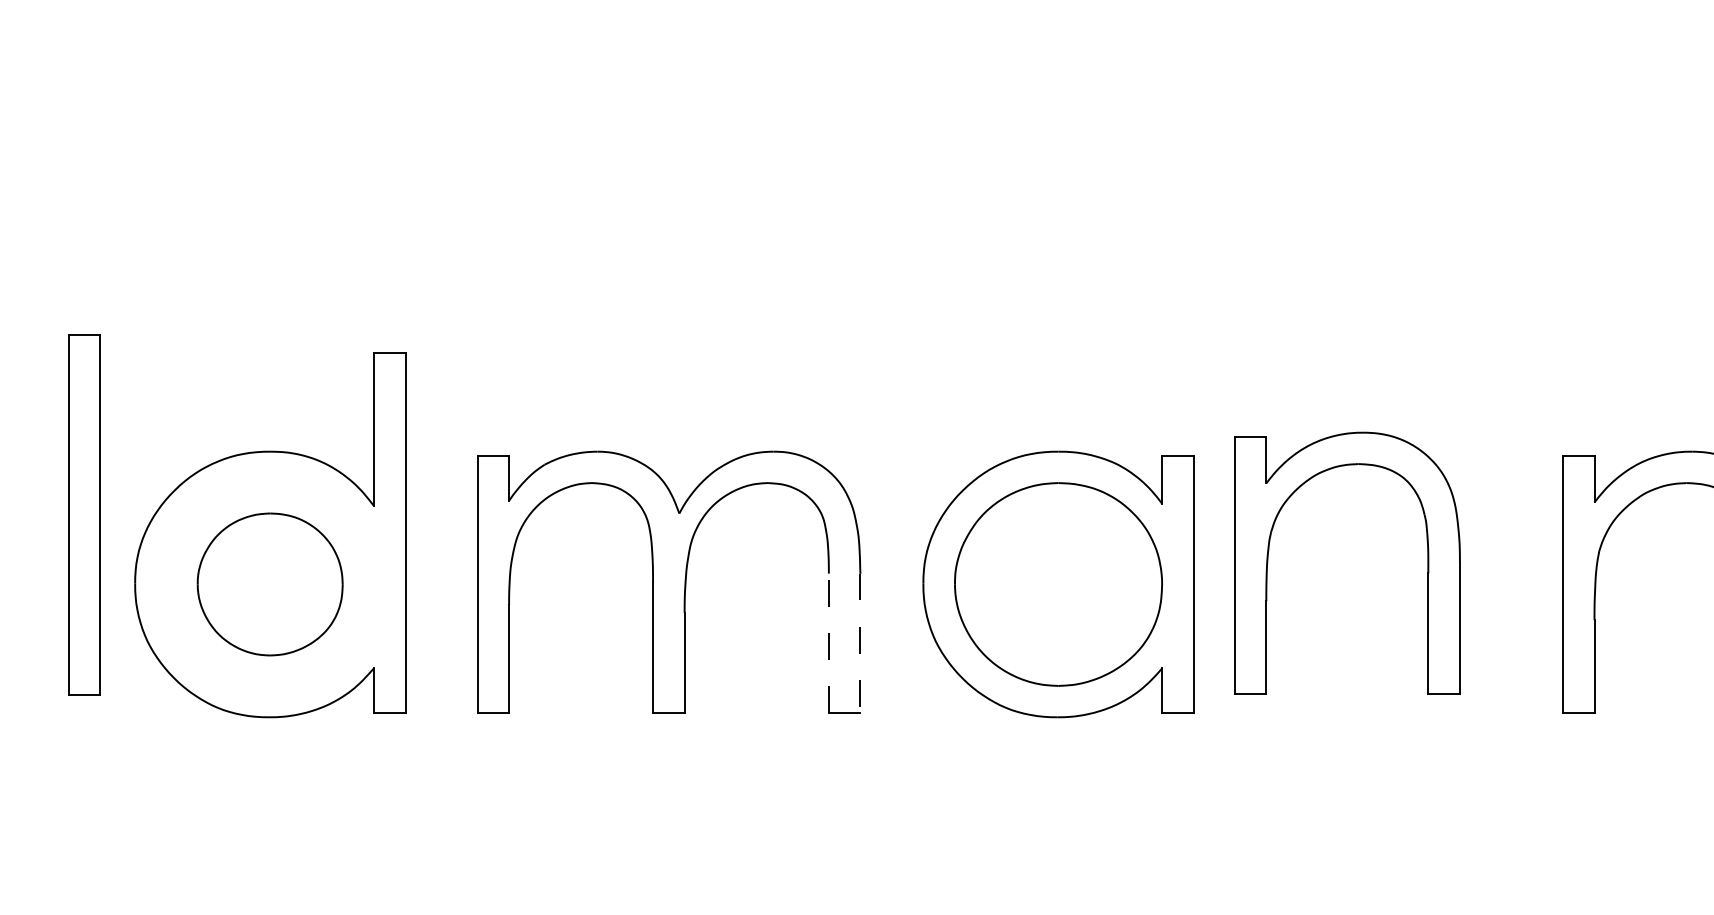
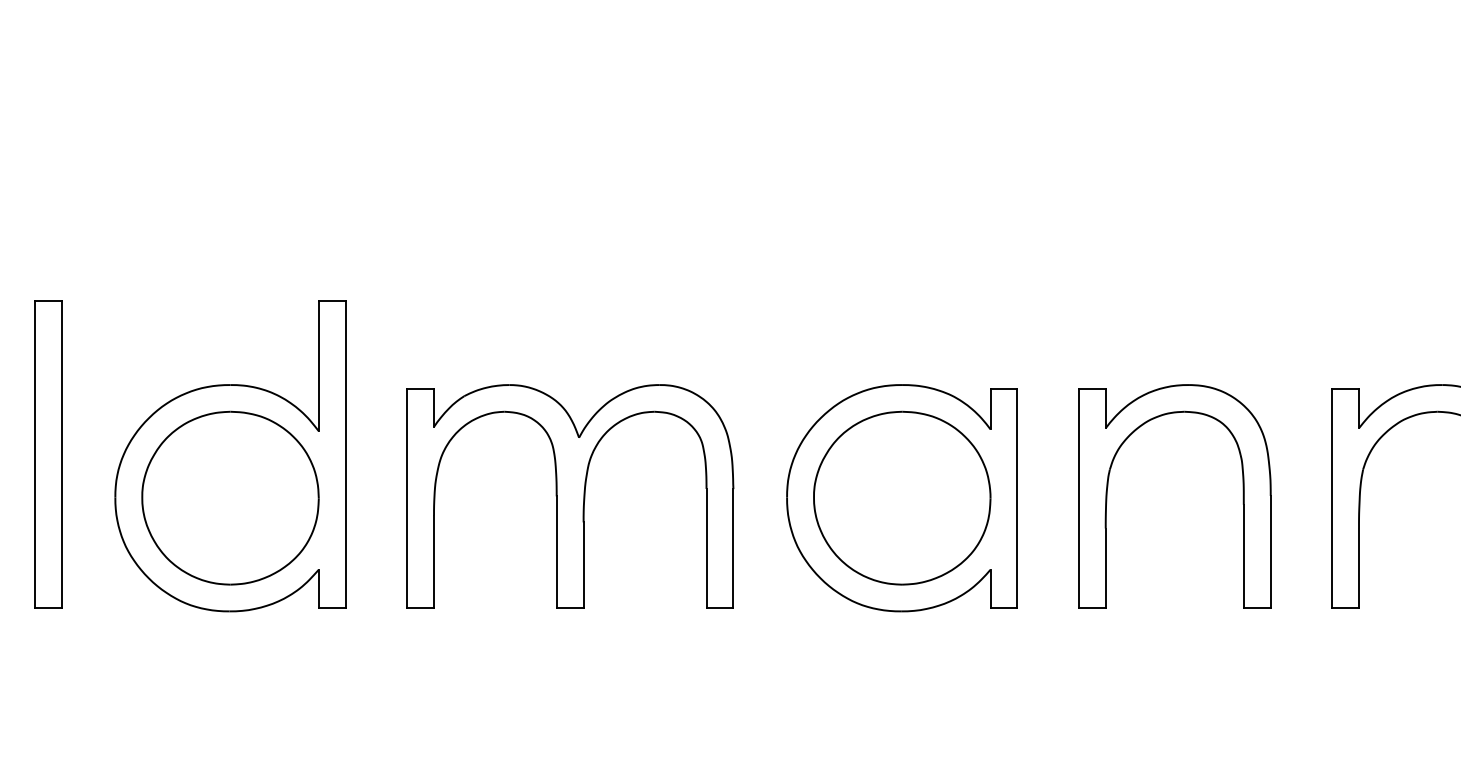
part: (84, 514) -> (48, 453), moved
part: (1269, 550) -> (1108, 485), moved
part: (269, 584) -> (229, 498), size x1.43
line: (828, 643) -> (706, 548), dashed -> solid
line: (860, 643) -> (733, 548), dashed -> solid

